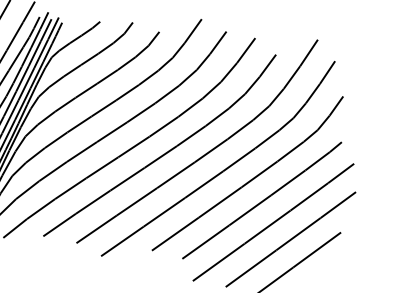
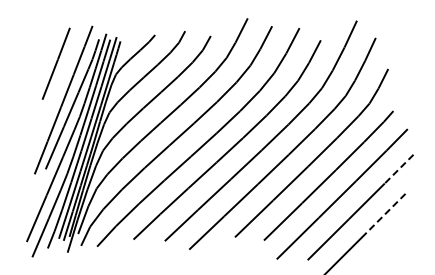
line: (337, 205) -> (398, 169), solid -> dashed
line: (316, 250) -> (385, 213), solid -> dashed

